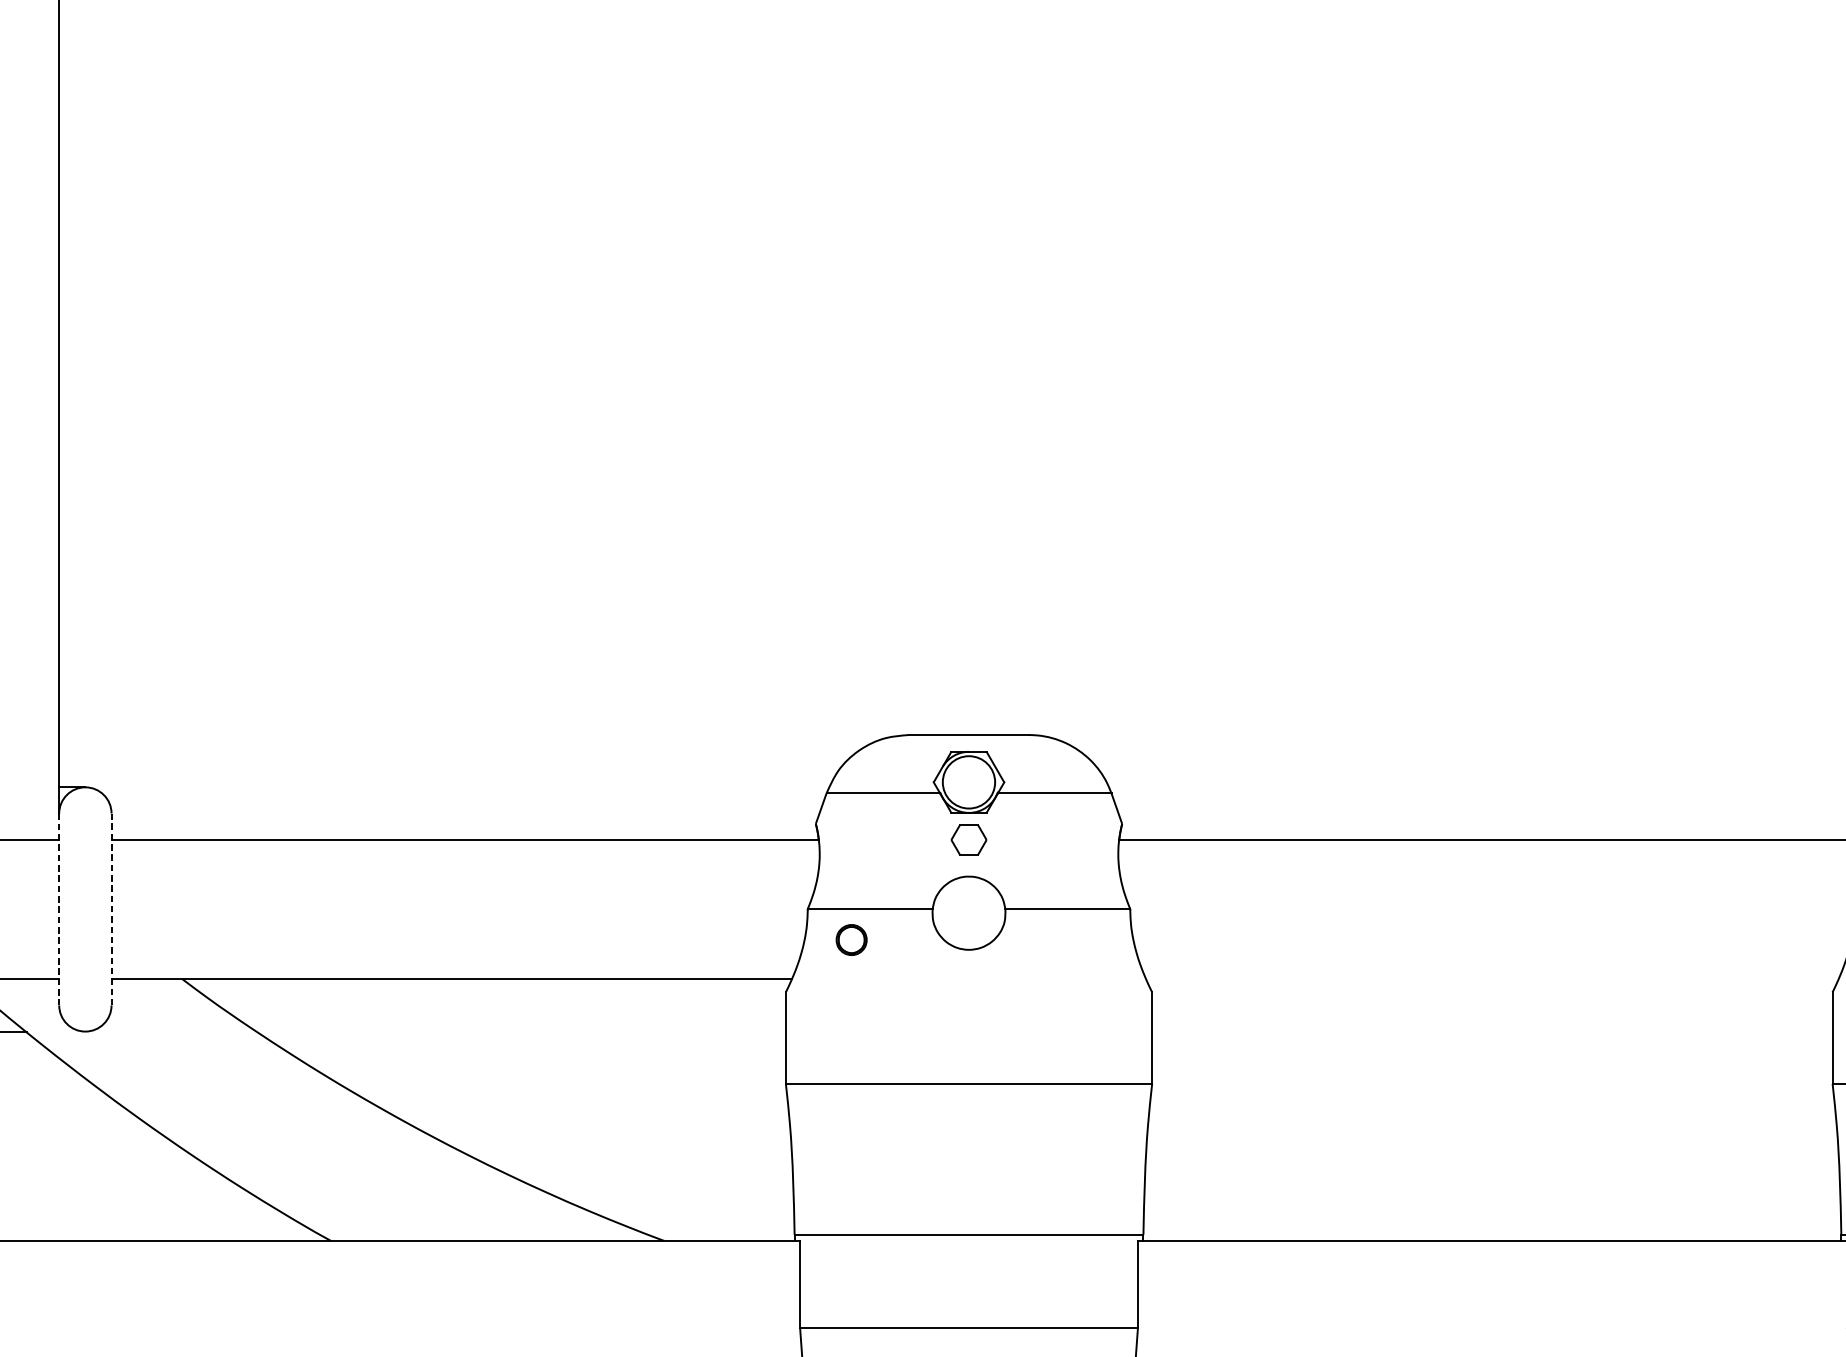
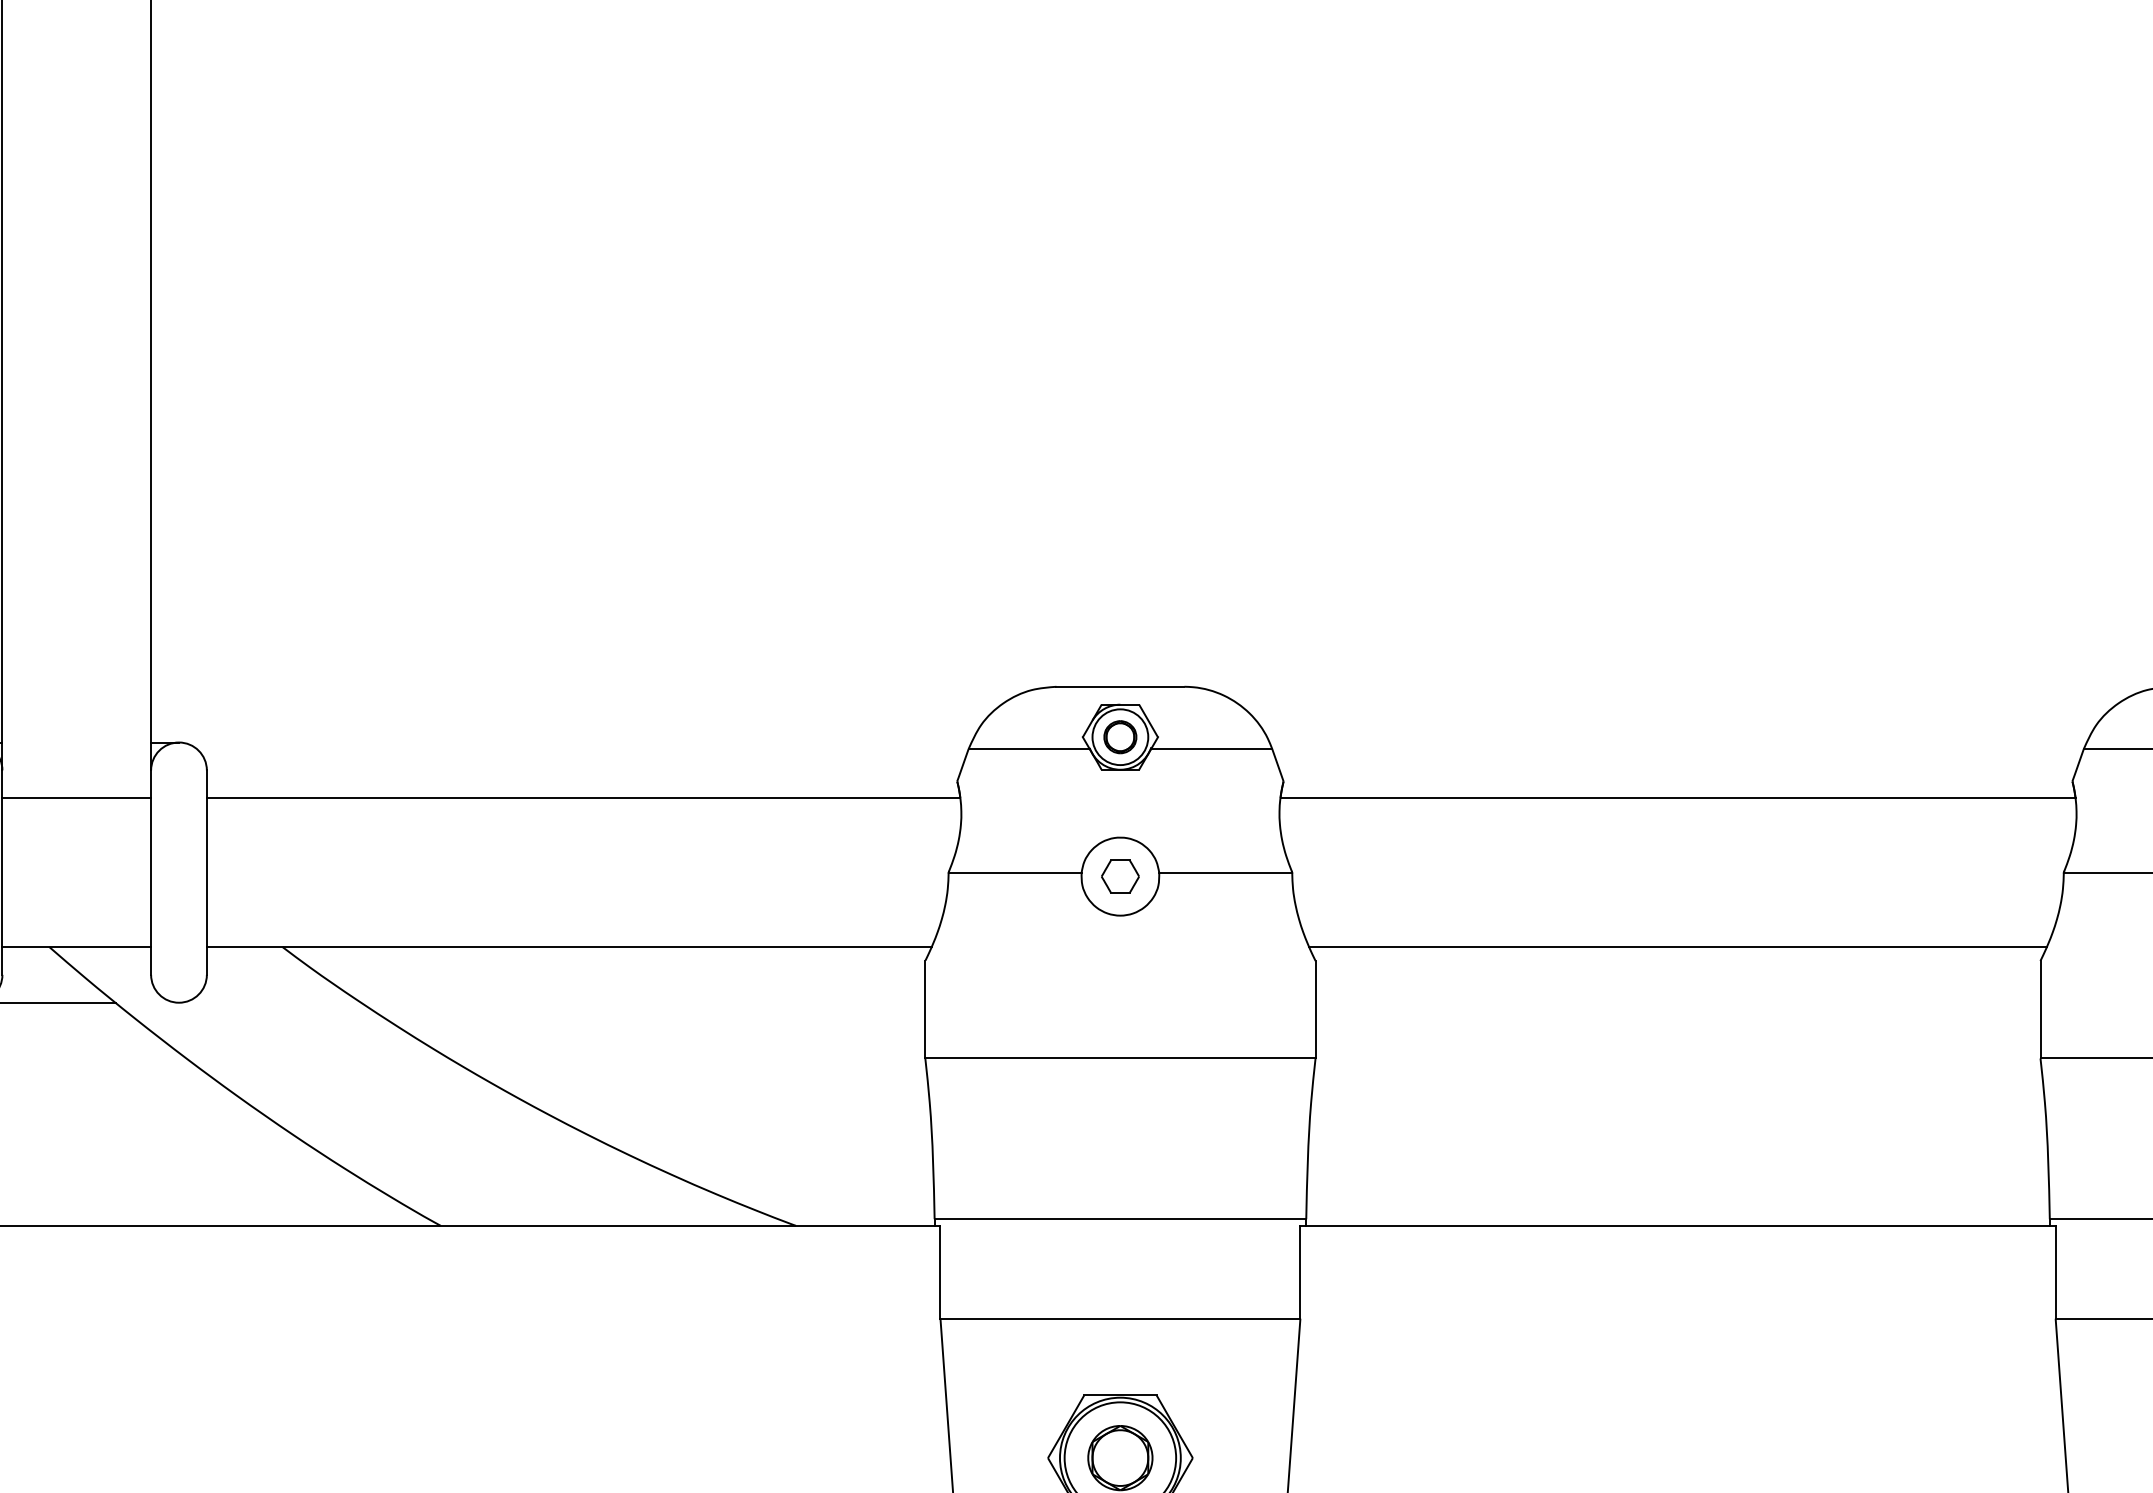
part: (969, 839) -> (1120, 876), moved
line: (111, 909) -> (206, 872), dashed -> solid
line: (59, 910) -> (151, 873), dashed -> solid
part: (851, 940) -> (1120, 737), moved
line: (1491, 978) -> (1677, 946), added

